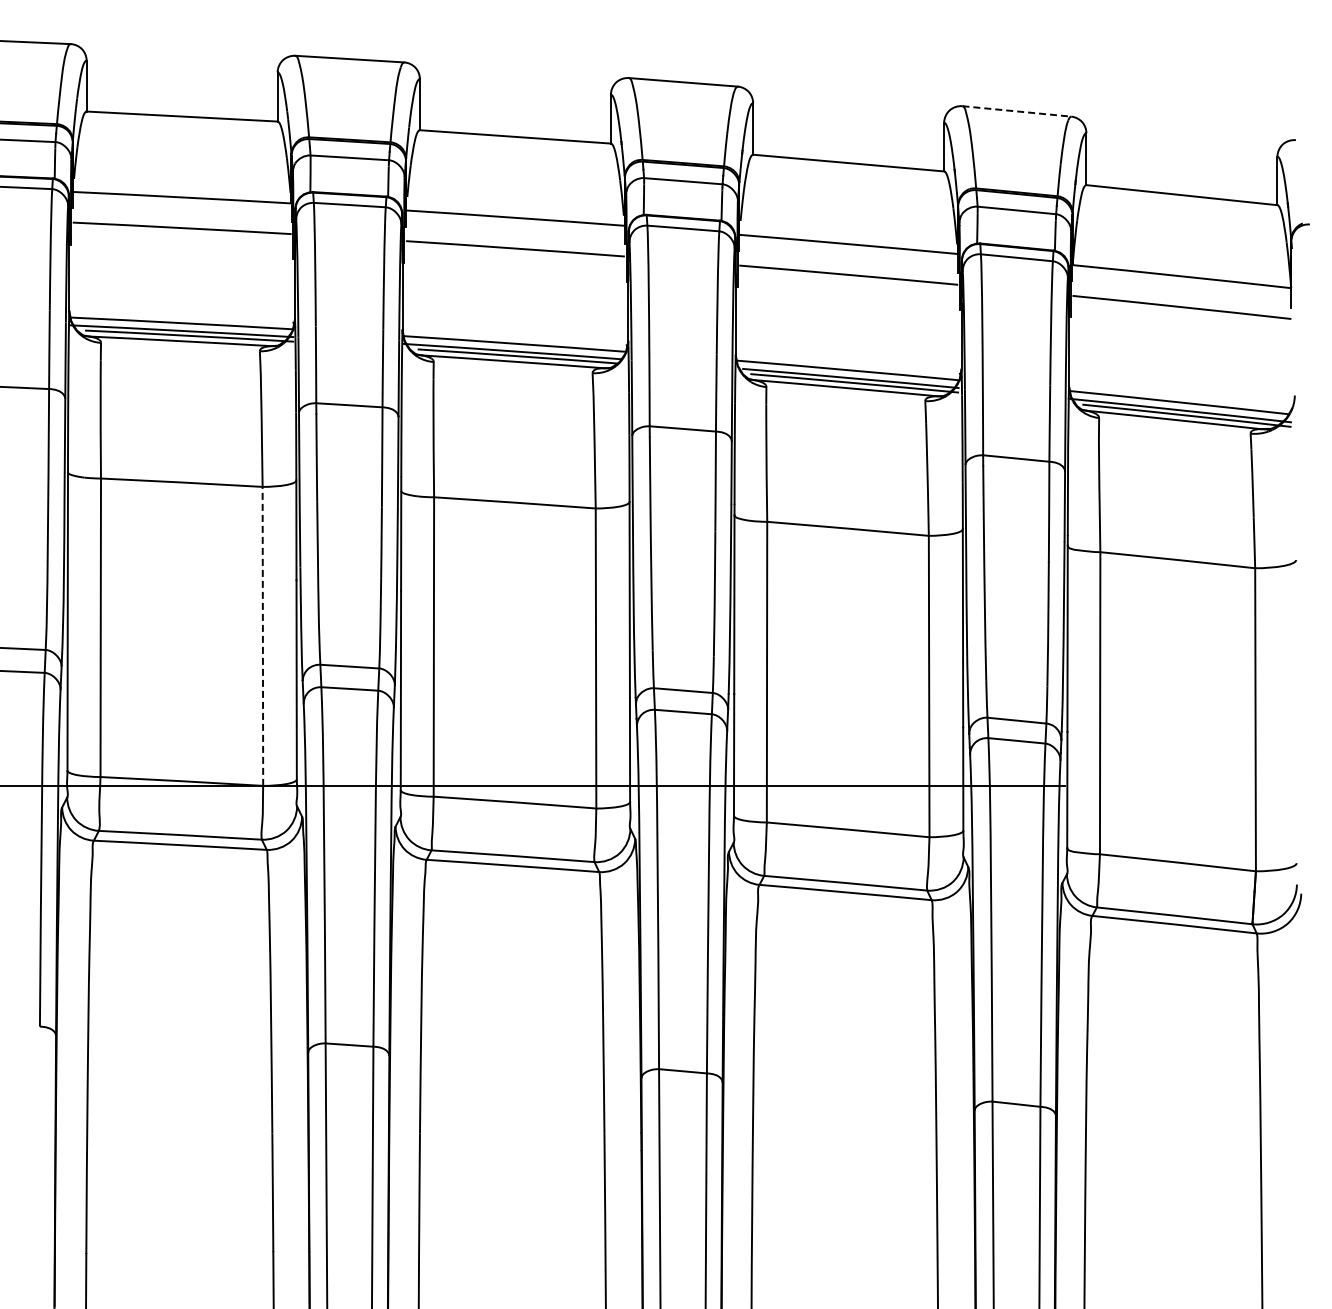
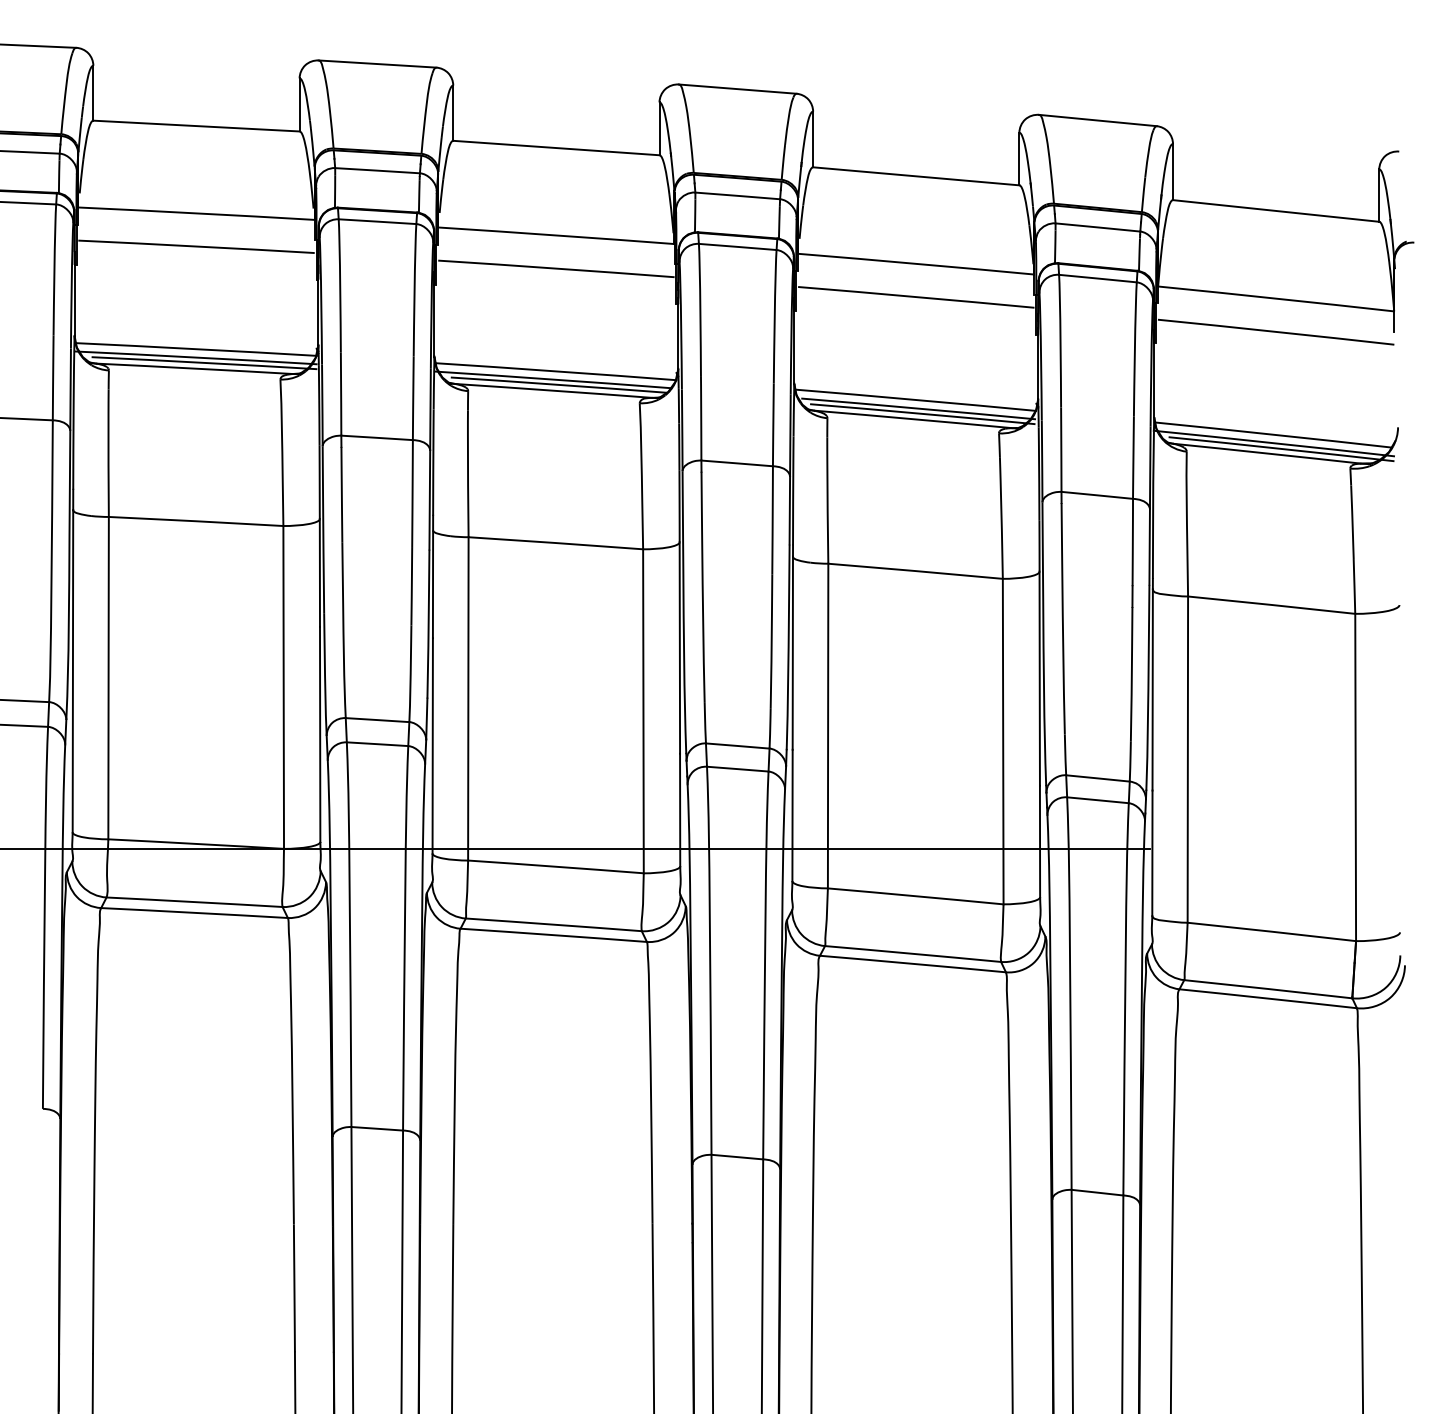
line: (1016, 111) -> (1097, 120), dashed -> solid
line: (262, 635) -> (283, 686), dashed -> solid

